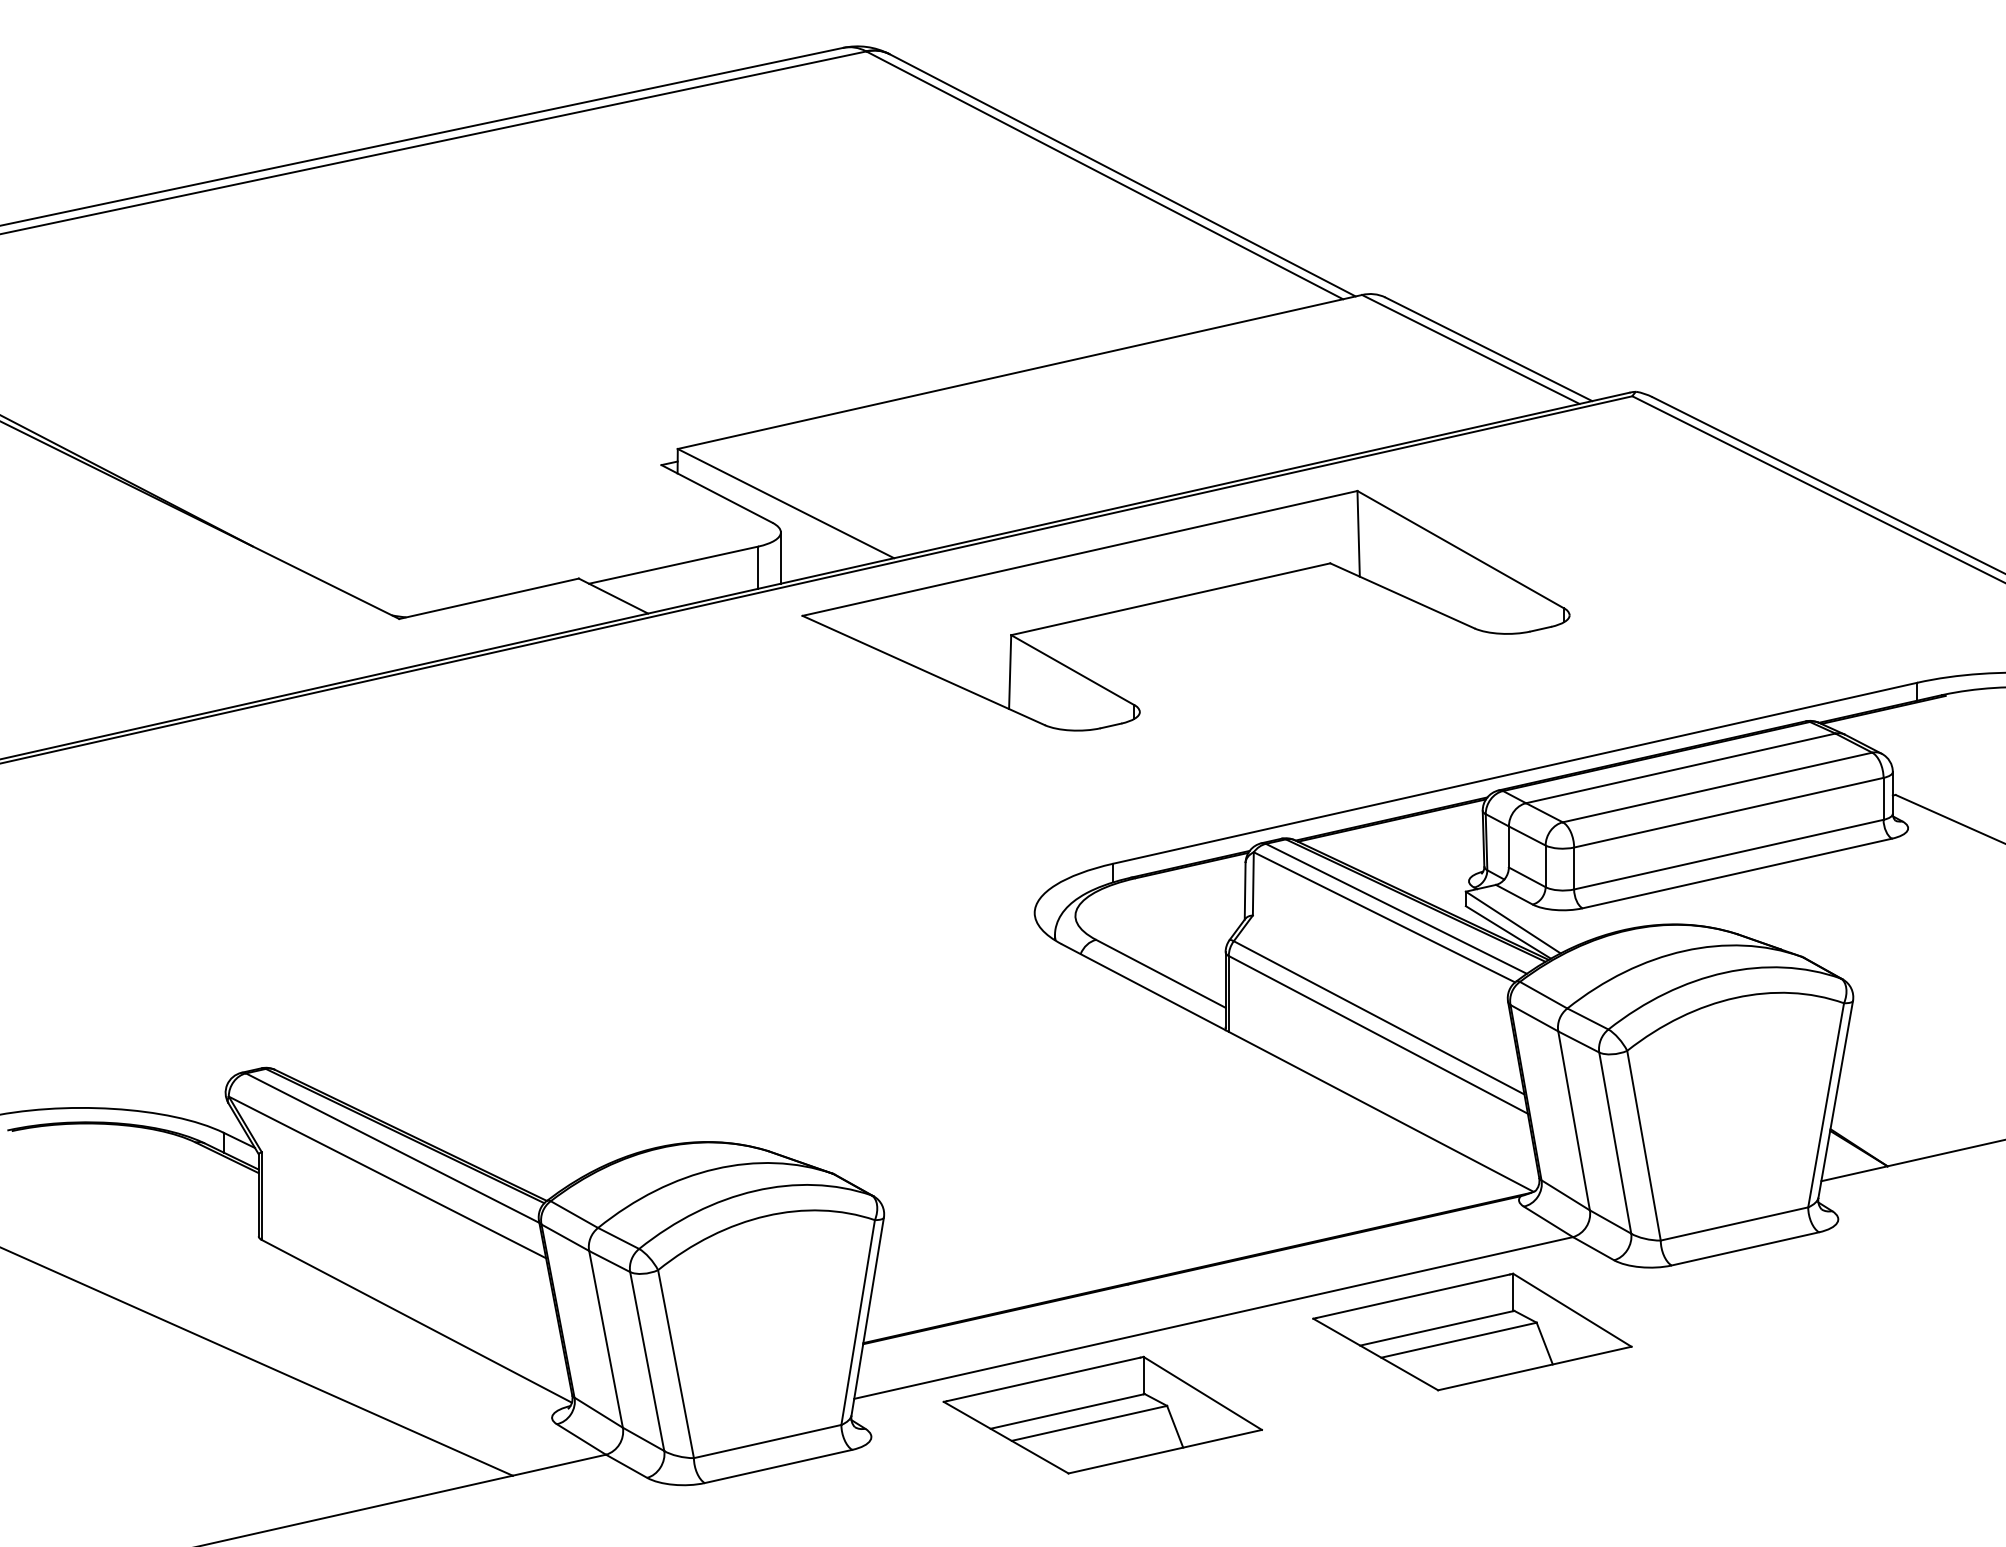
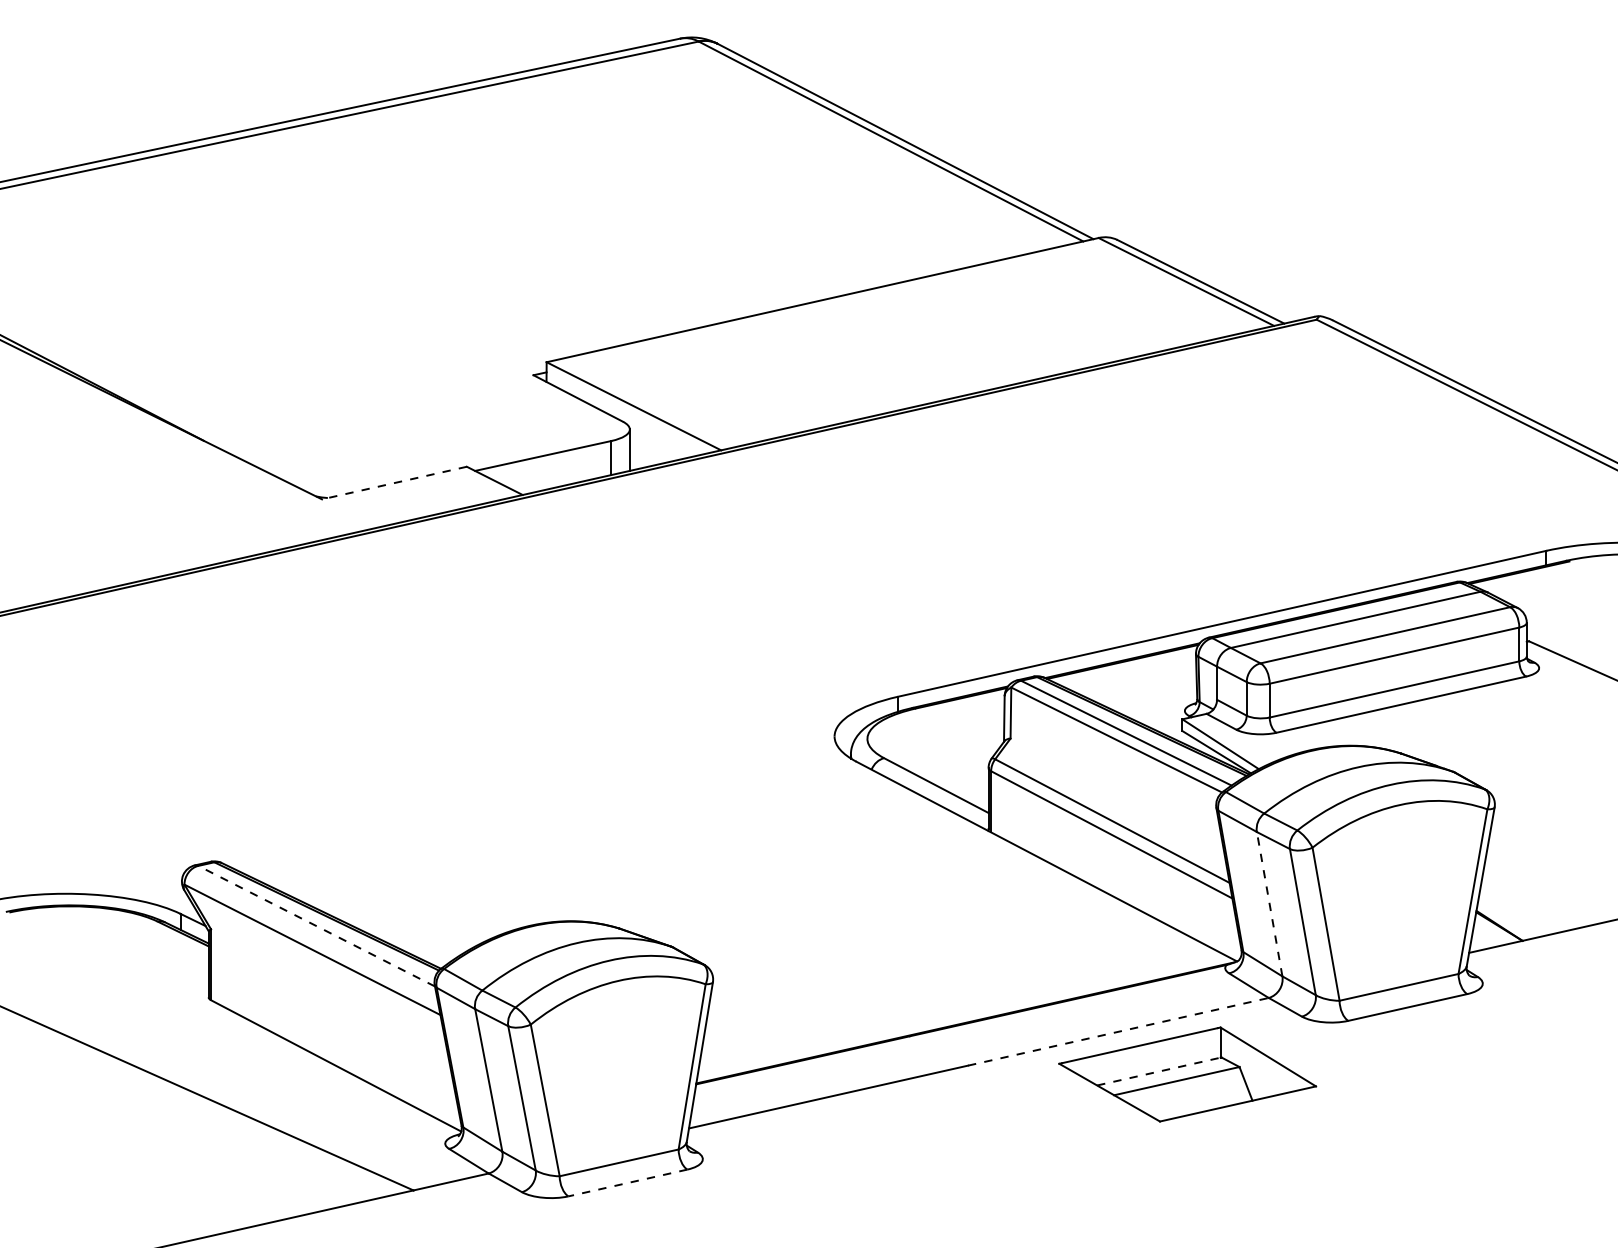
part: (1183, 598) -> (954, 482), removed
line: (487, 599) -> (393, 483), solid -> dashed
line: (1573, 1119) -> (1269, 903), solid -> dashed
line: (392, 1148) -> (316, 926), solid -> dashed
line: (1386, 1278) -> (1118, 1031), solid -> dashed
line: (1437, 1328) -> (1159, 1071), solid -> dashed
part: (1102, 1415) -> (889, 1141), removed
line: (777, 1467) -> (627, 1183), solid -> dashed

